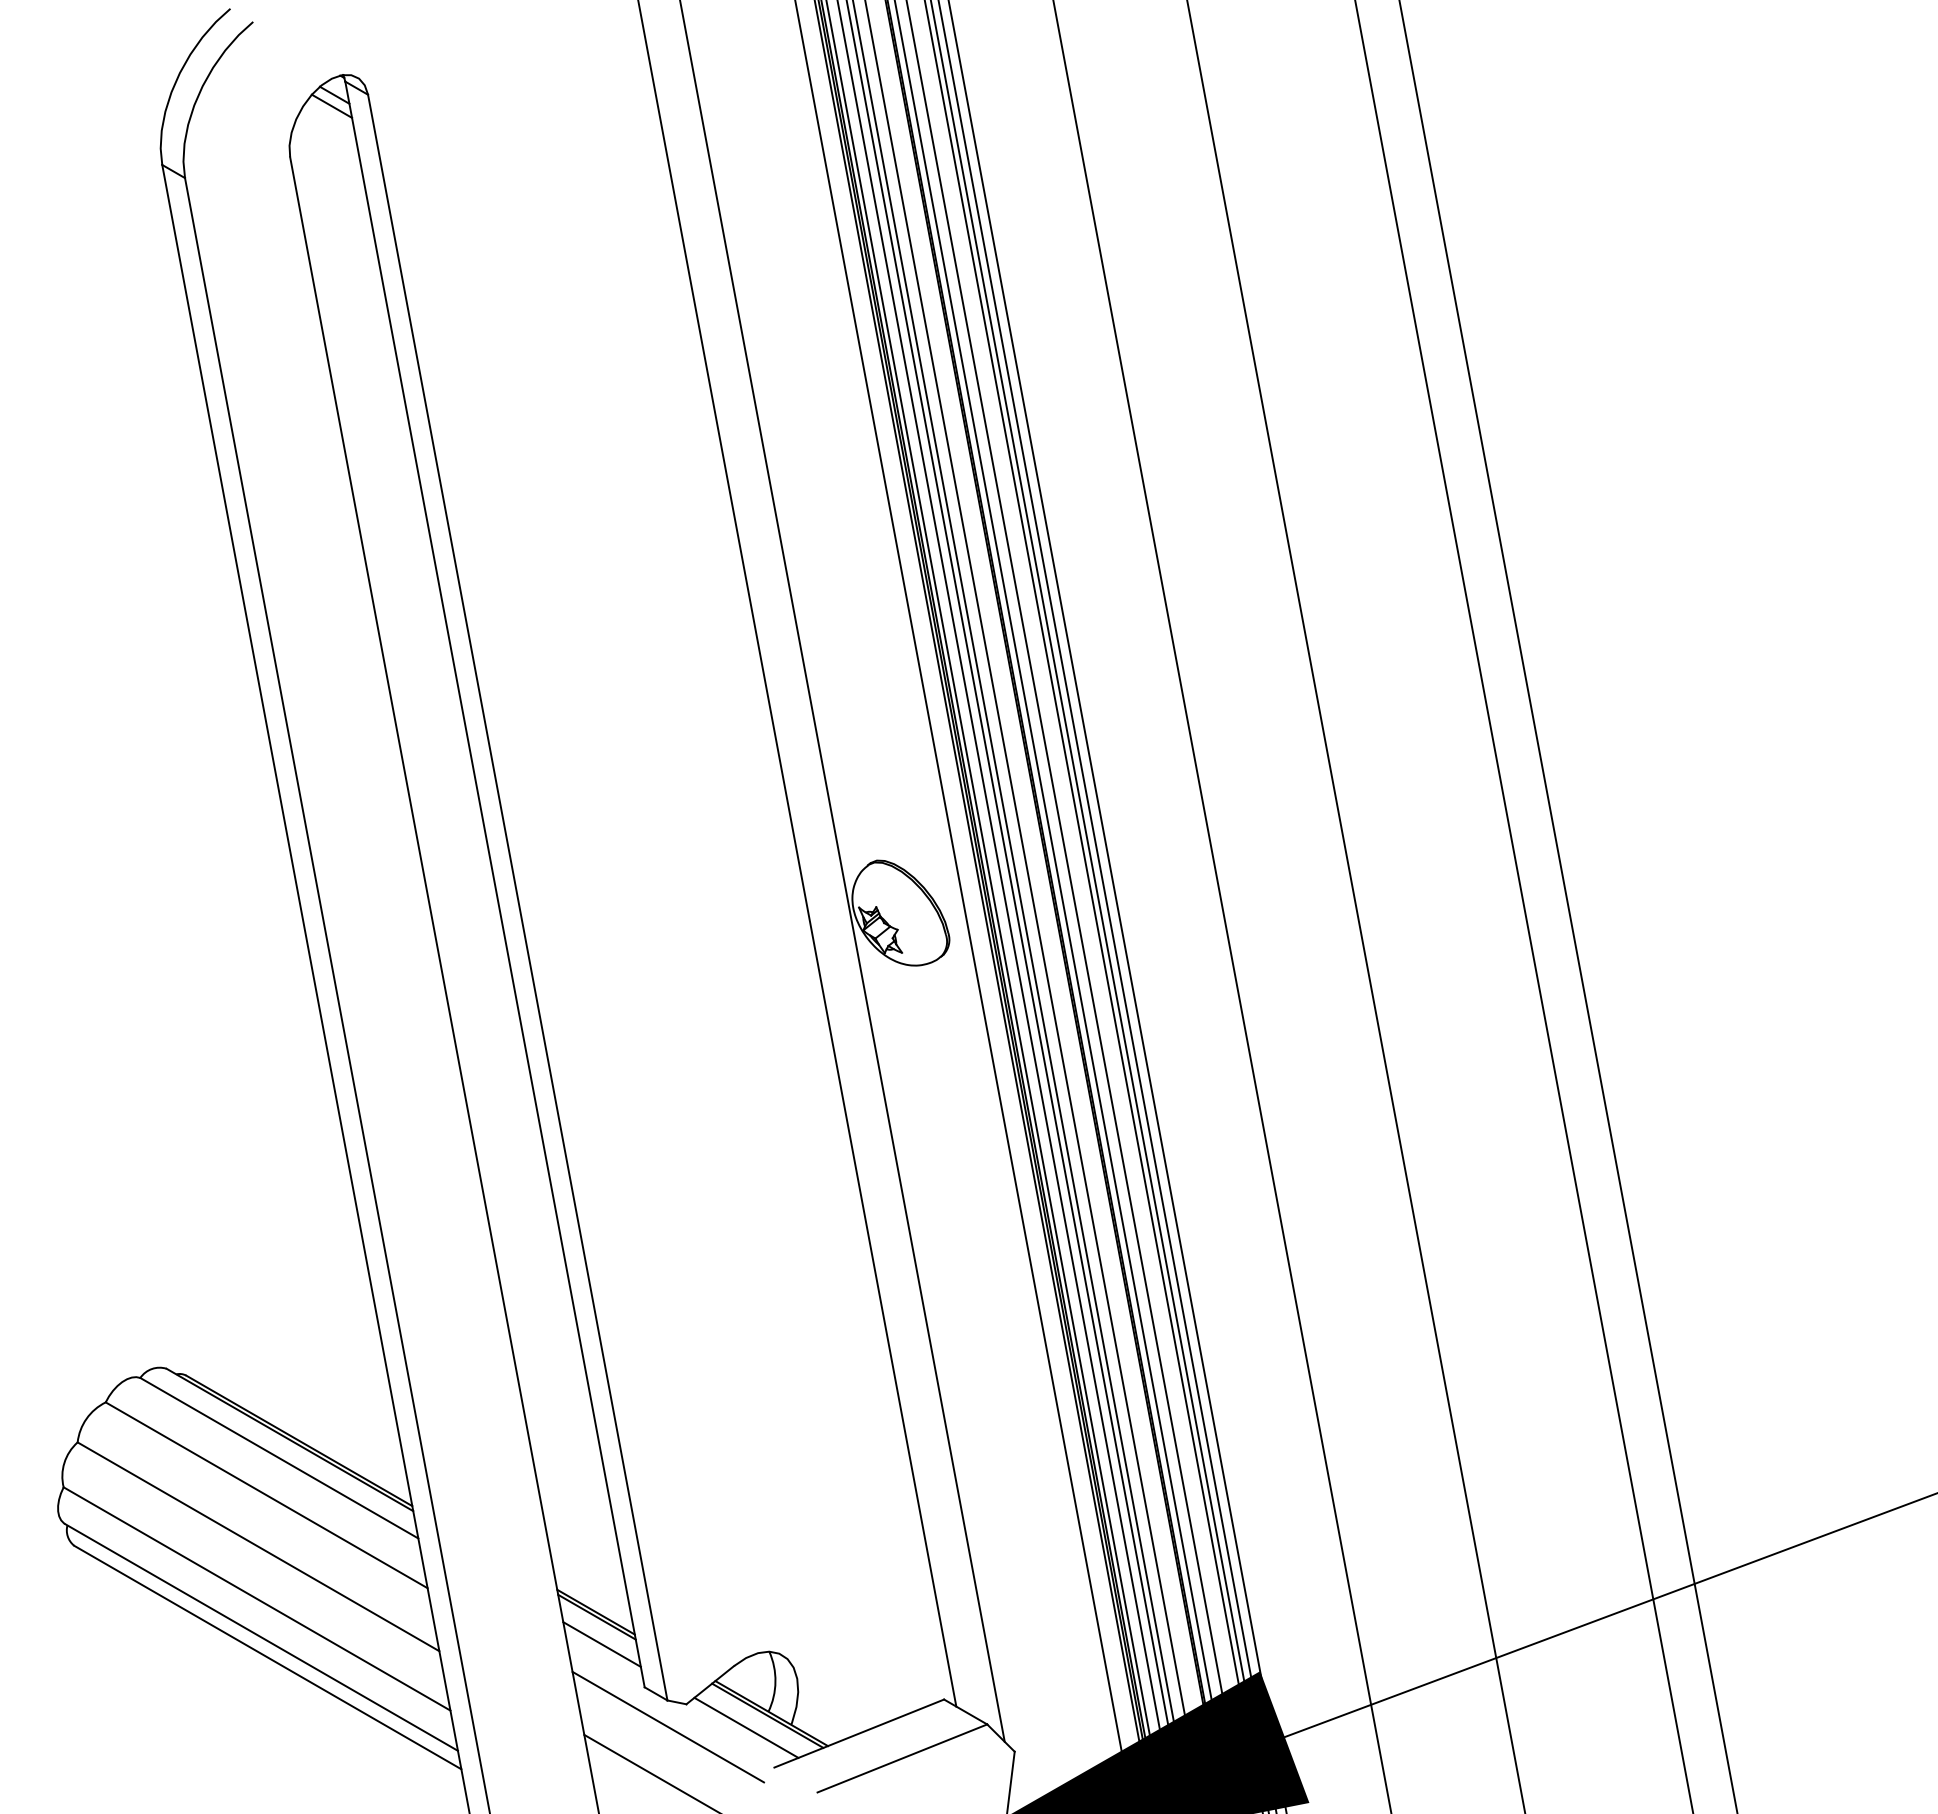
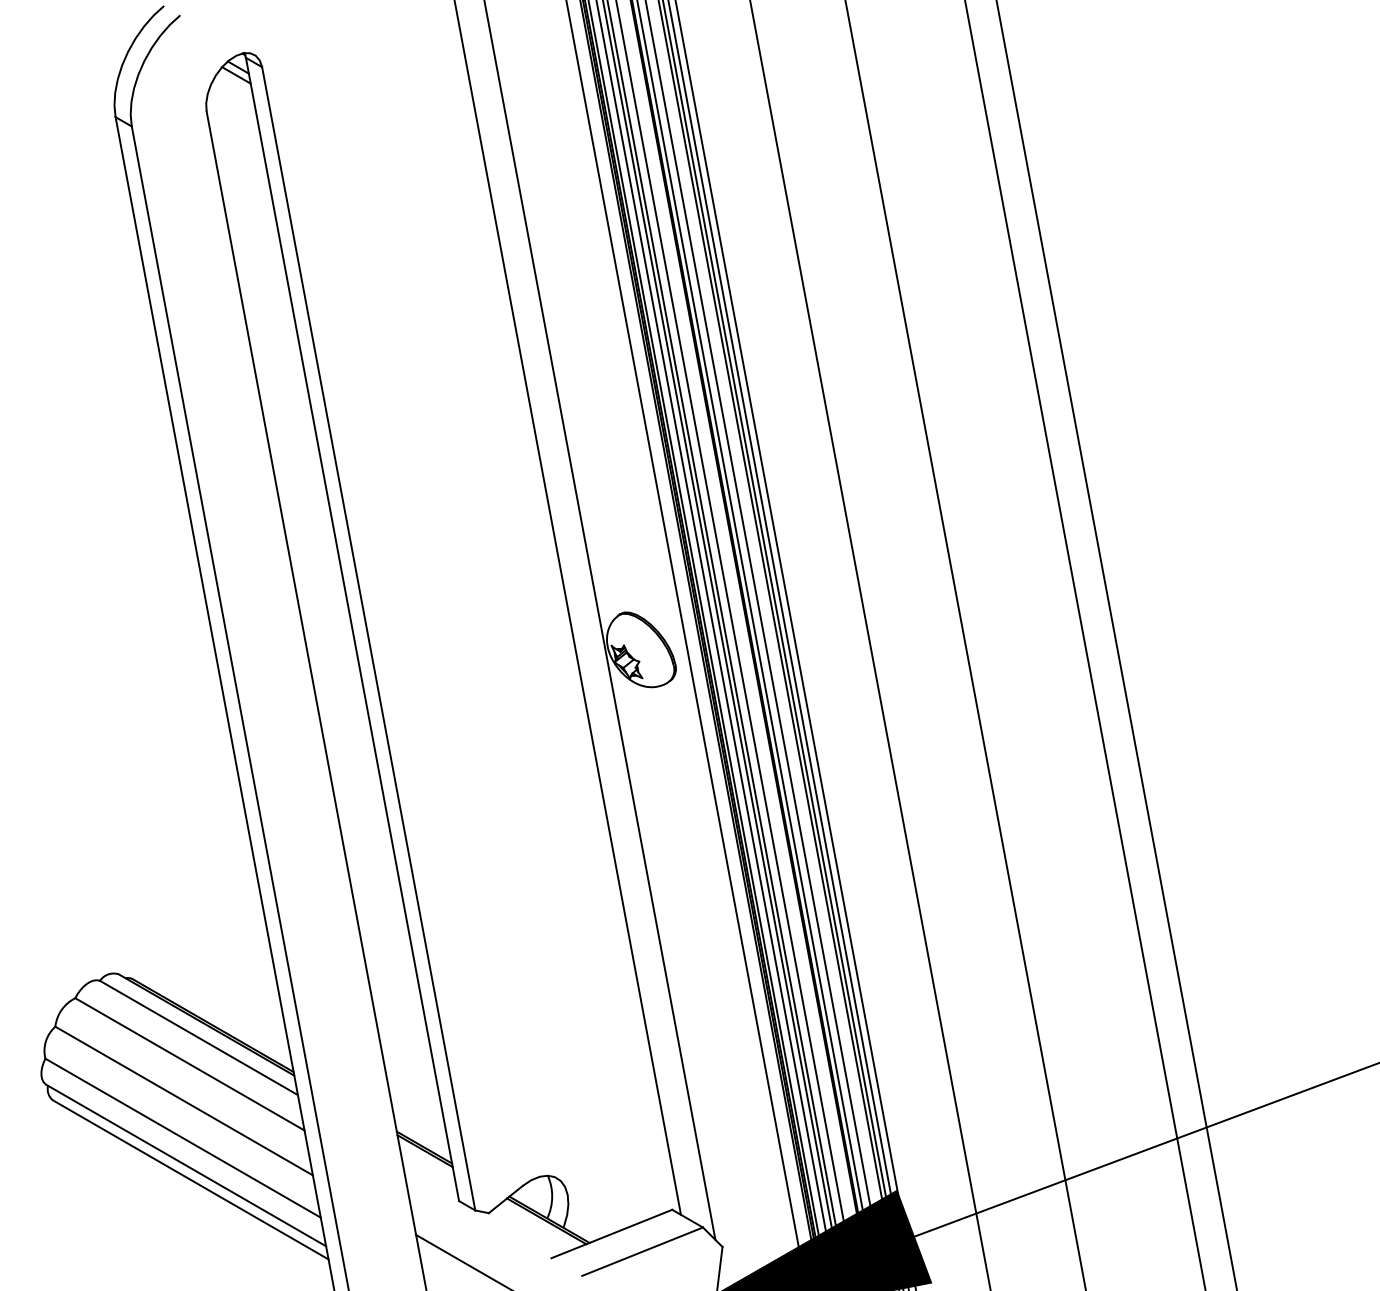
line: (601, 1644) -> (428, 1170), removed
line: (668, 1726) -> (476, 1228), removed
line: (746, 1727) -> (531, 1229), removed

